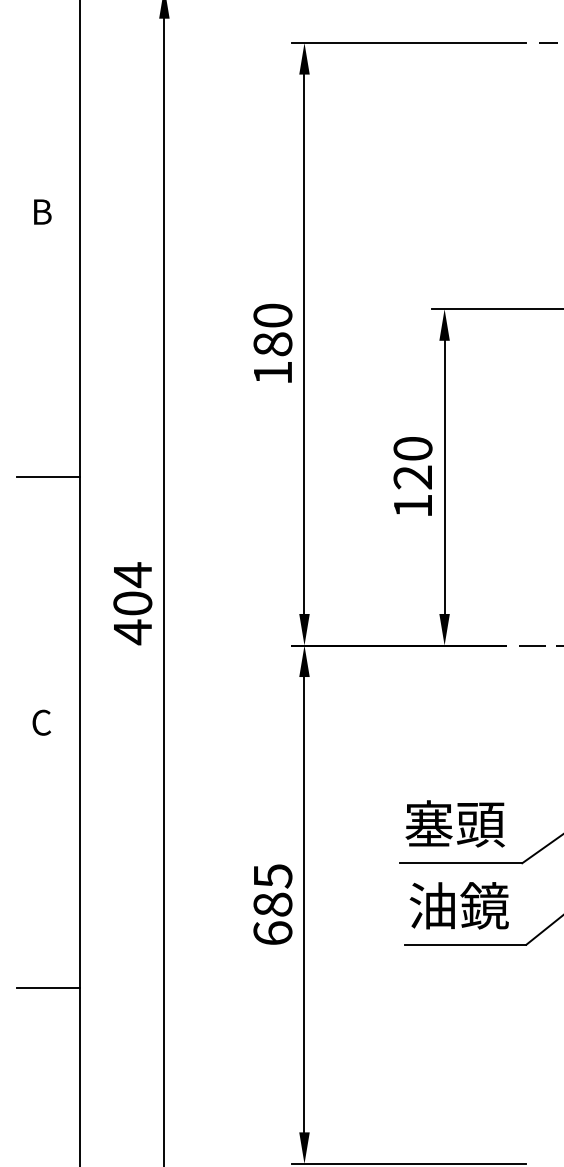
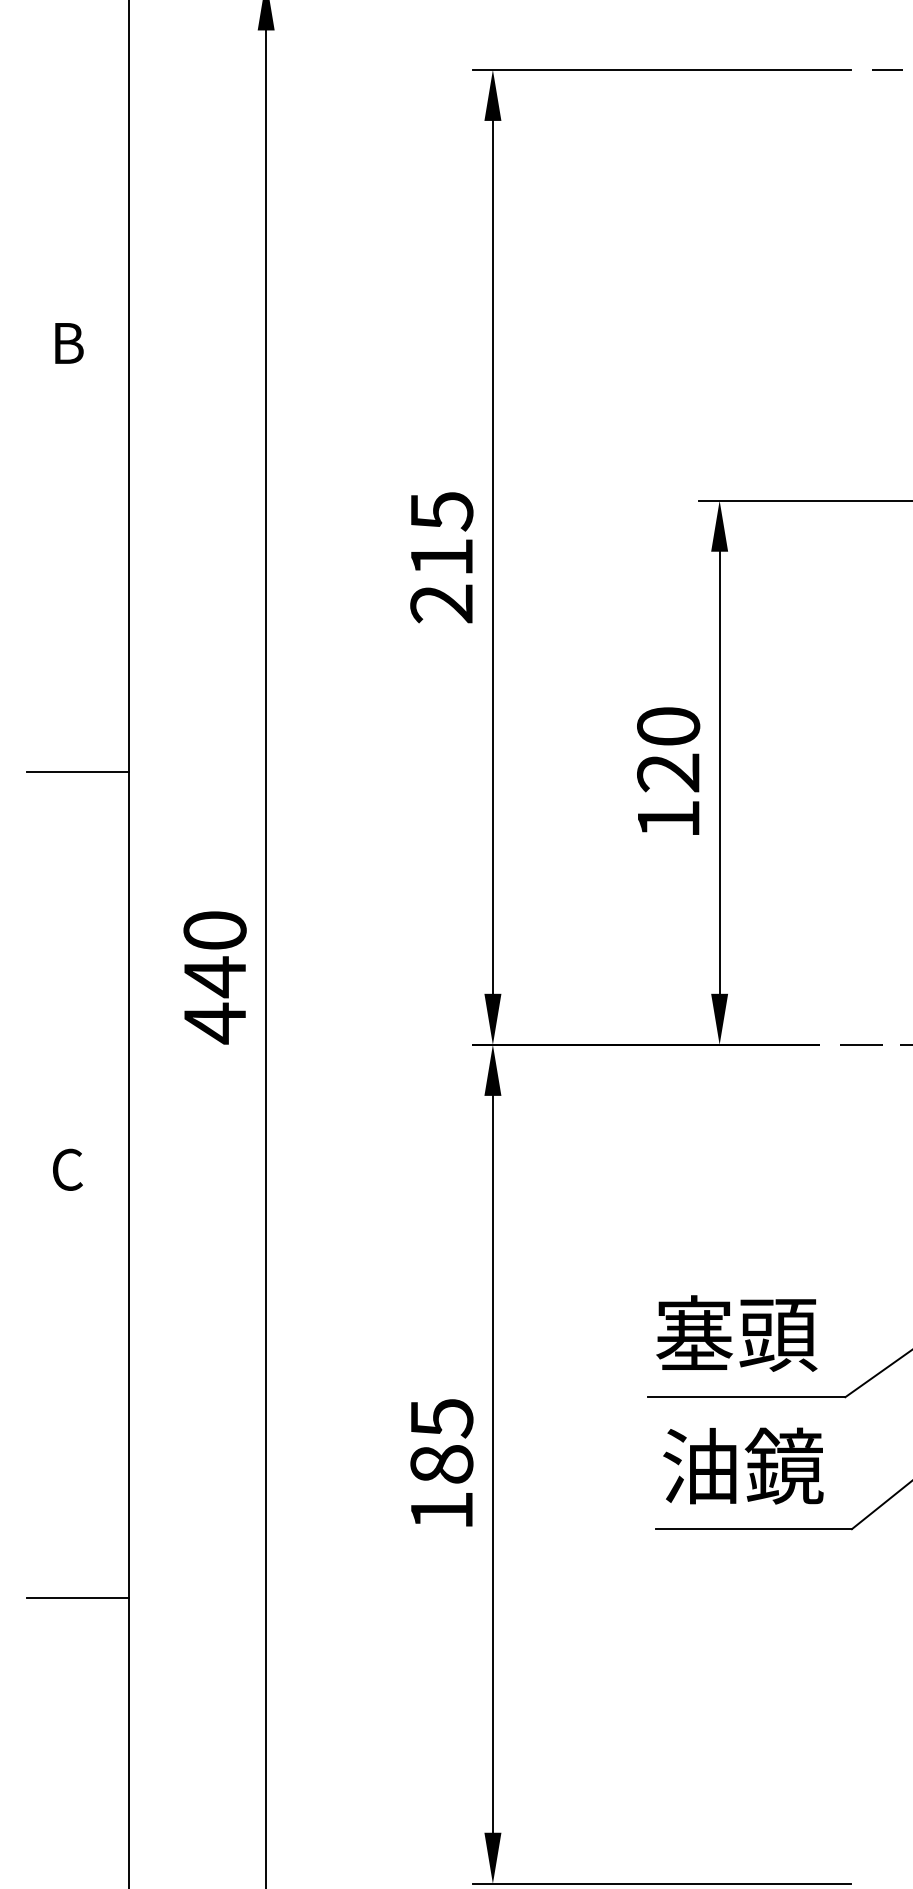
text: (272, 343) -> (441, 556), 180 -> 215
text: (132, 589) -> (214, 954), 404 -> 440
text: (272, 932) -> (441, 1509), 685 -> 185

